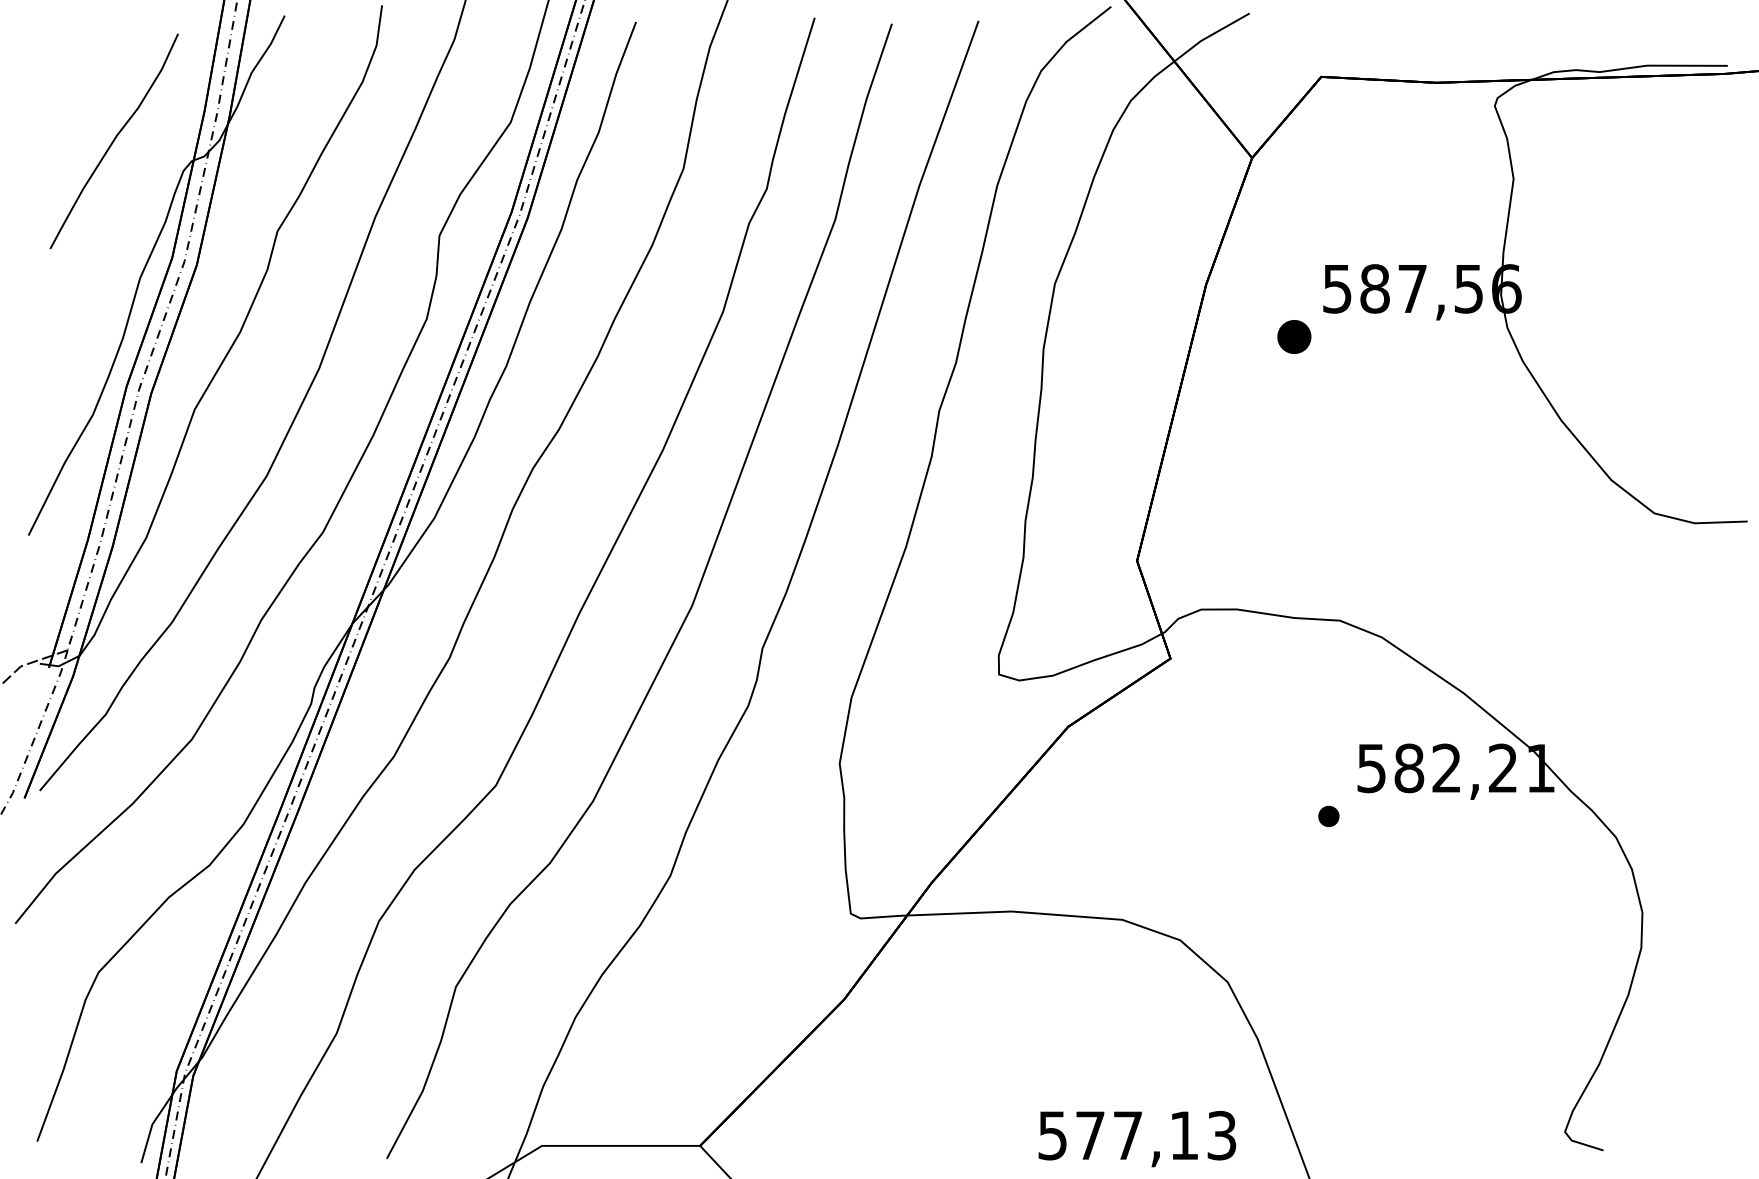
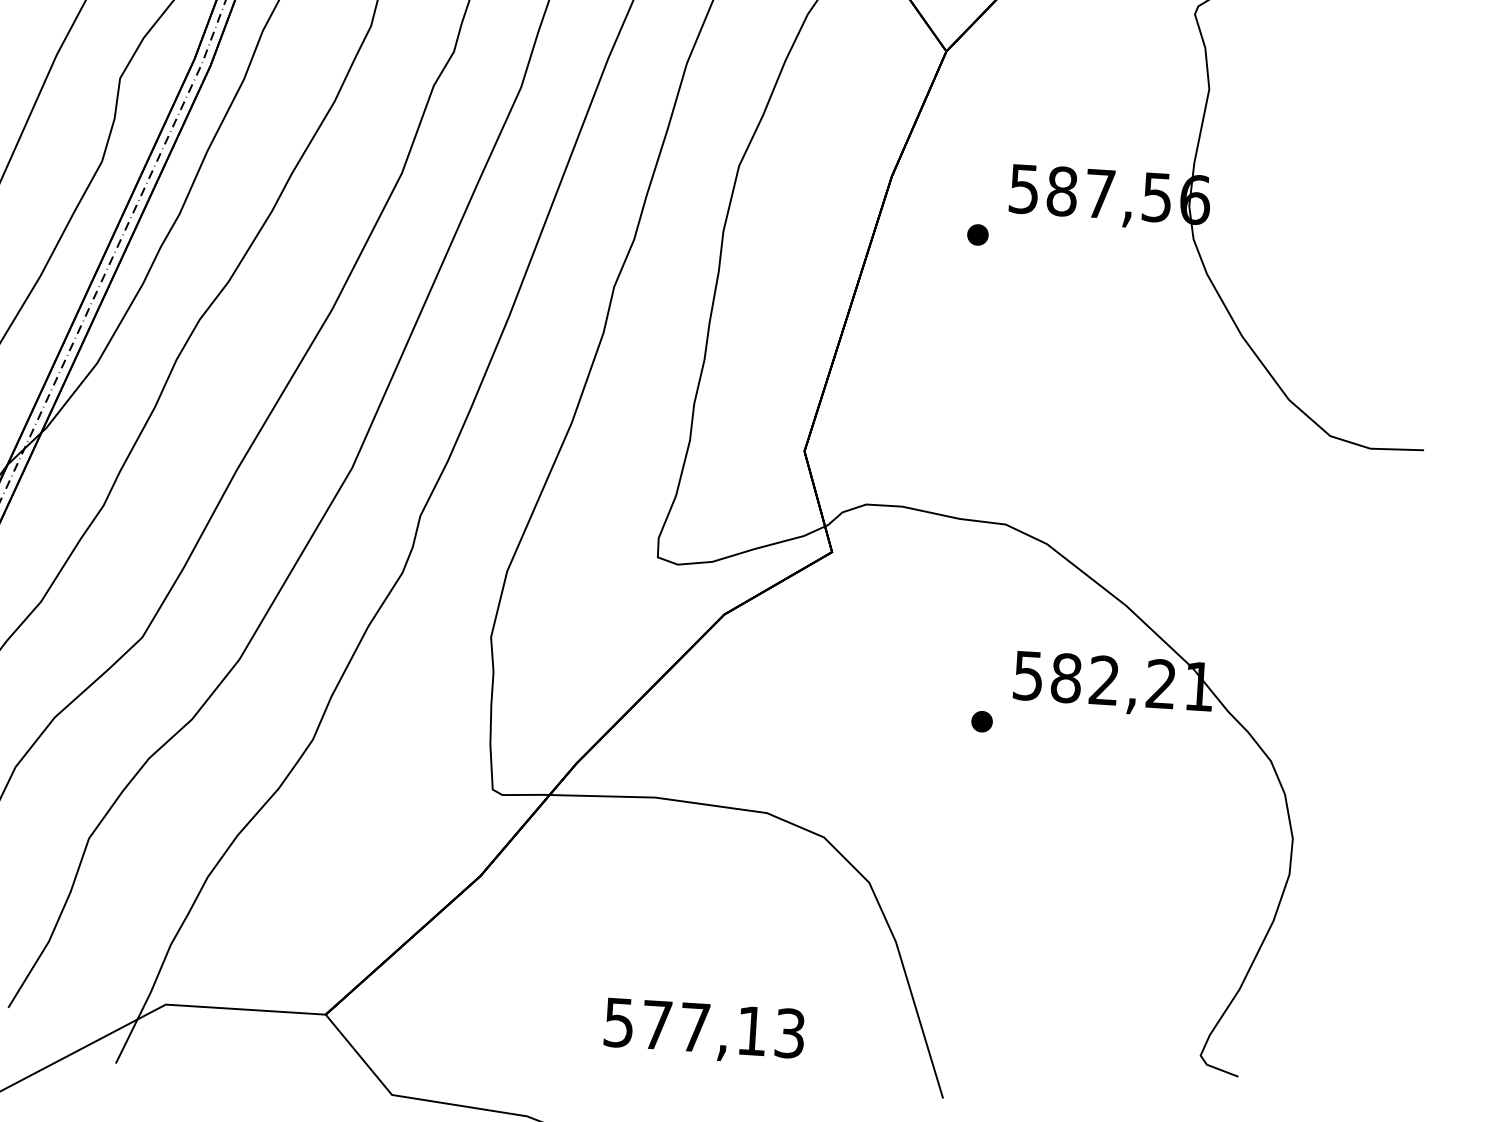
part: (1294, 336) -> (977, 234), size x0.62
text: (1137, 1138) -> (704, 1030), moved

